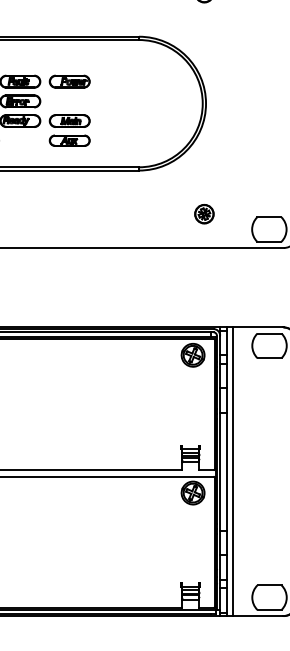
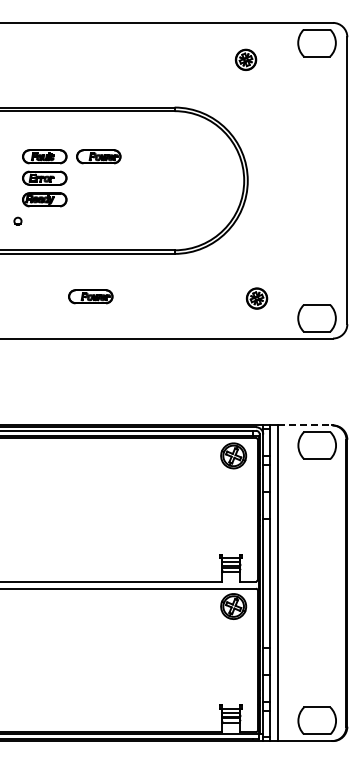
part: (69, 129) -> (98, 209), removed
part: (62, 209) -> (90, 296), added
part: (203, 214) -> (256, 298), moved
line: (258, 327) -> (305, 425), solid -> dashed

